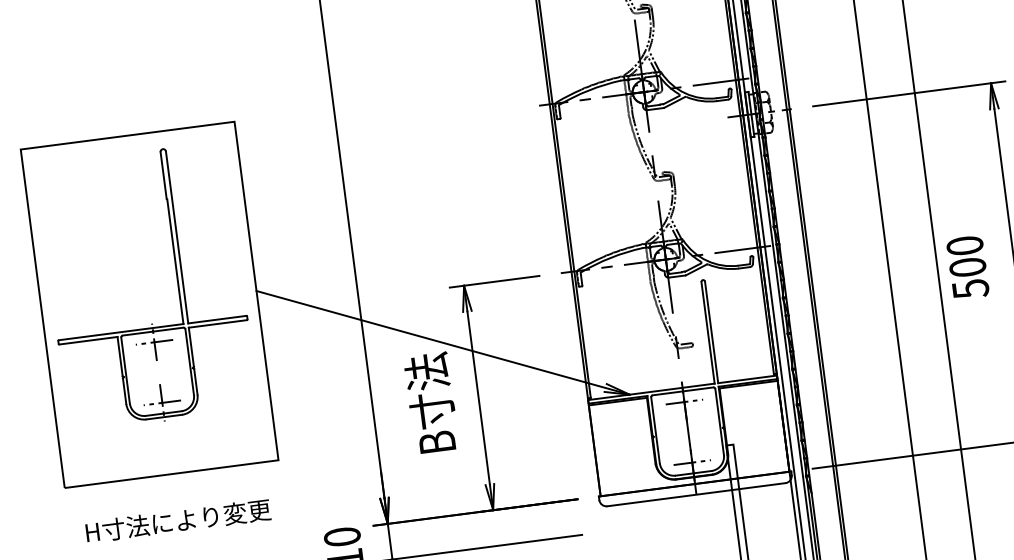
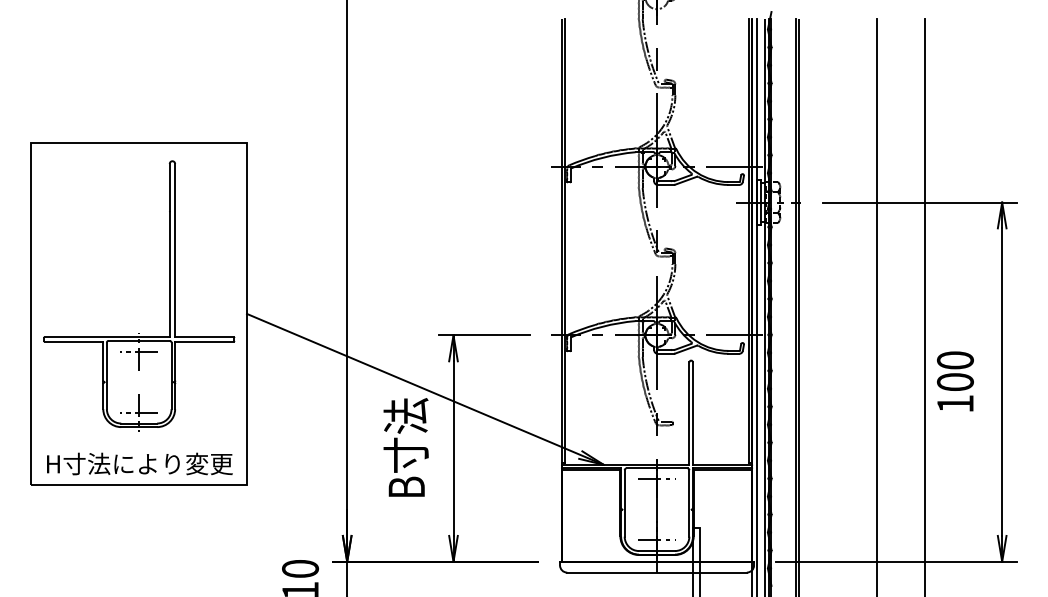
text: (970, 289) -> (955, 404), 500 -> 100
text: (177, 520) -> (139, 463), moved

